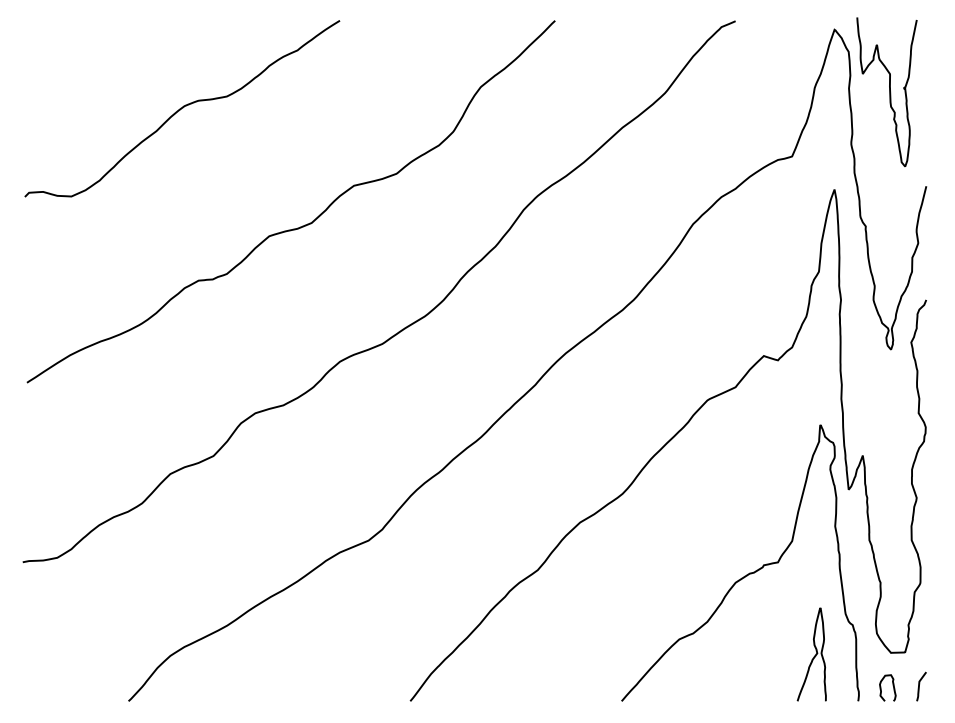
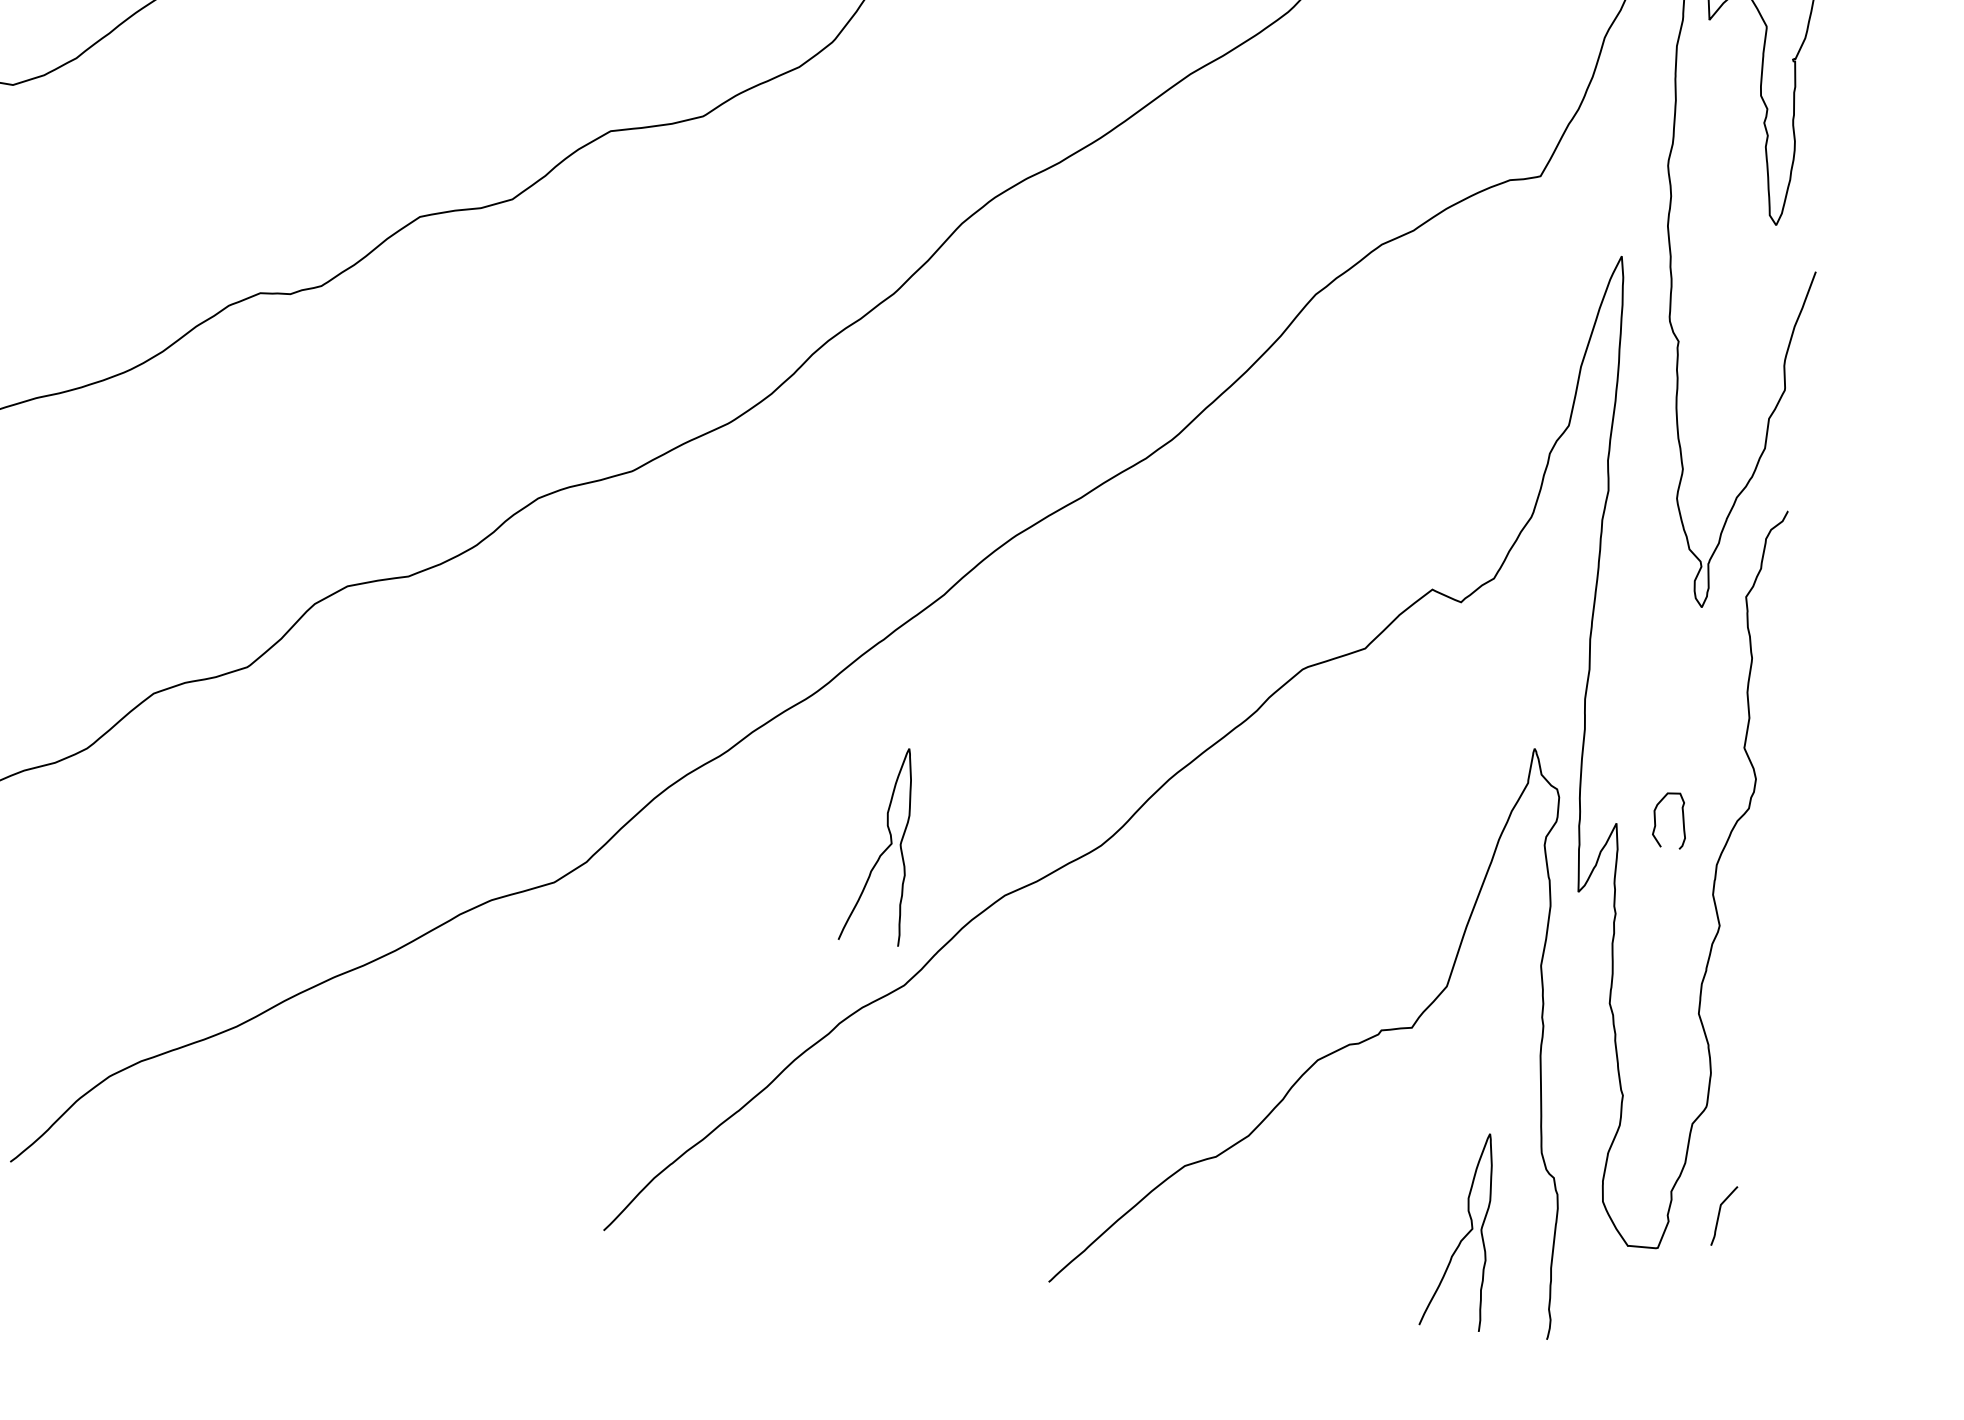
curve: (520, 507) -> (882, 849), added
curve: (892, 685) -> (1680, 815), moved
curve: (919, 686) -> (1719, 1215), moved

